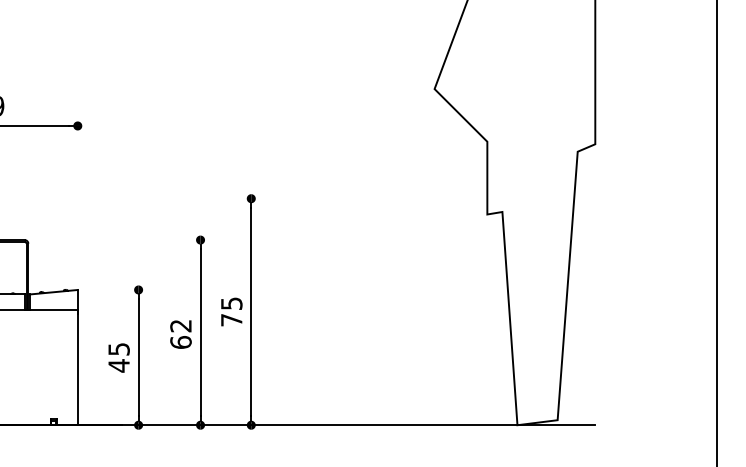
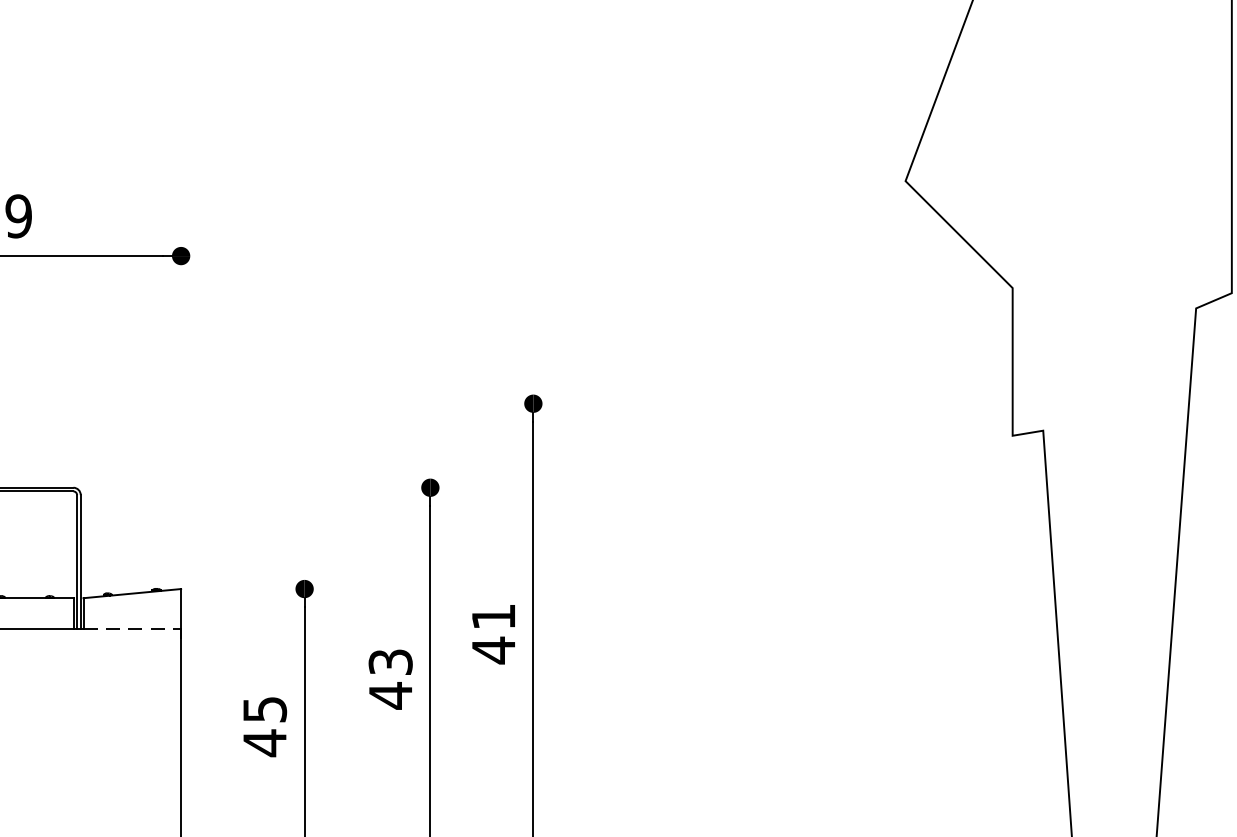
line: (54, 309) -> (133, 628), solid -> dashed
text: (231, 312) -> (493, 634), 75 -> 41
text: (180, 334) -> (389, 679), 62 -> 43

